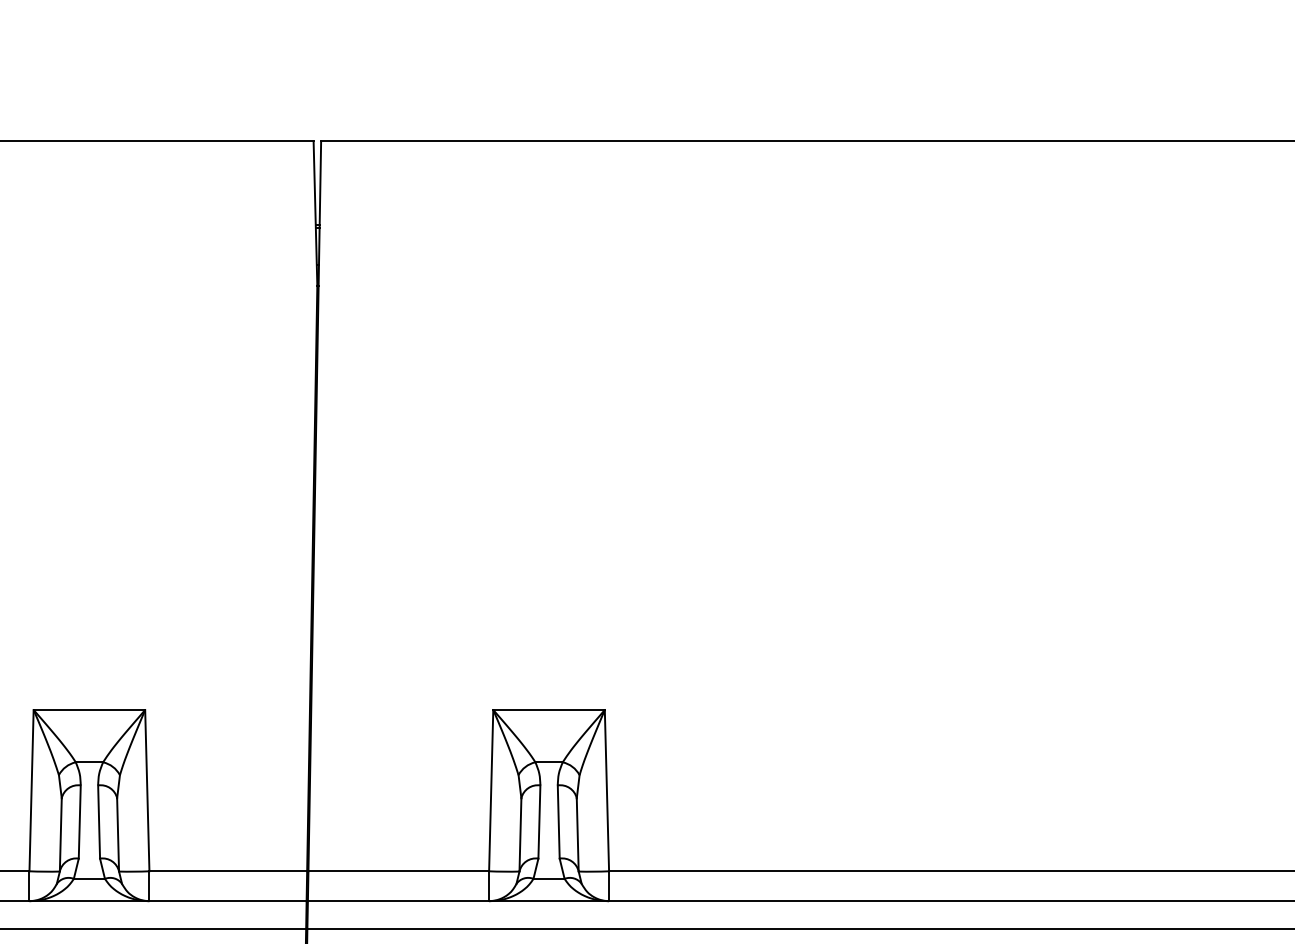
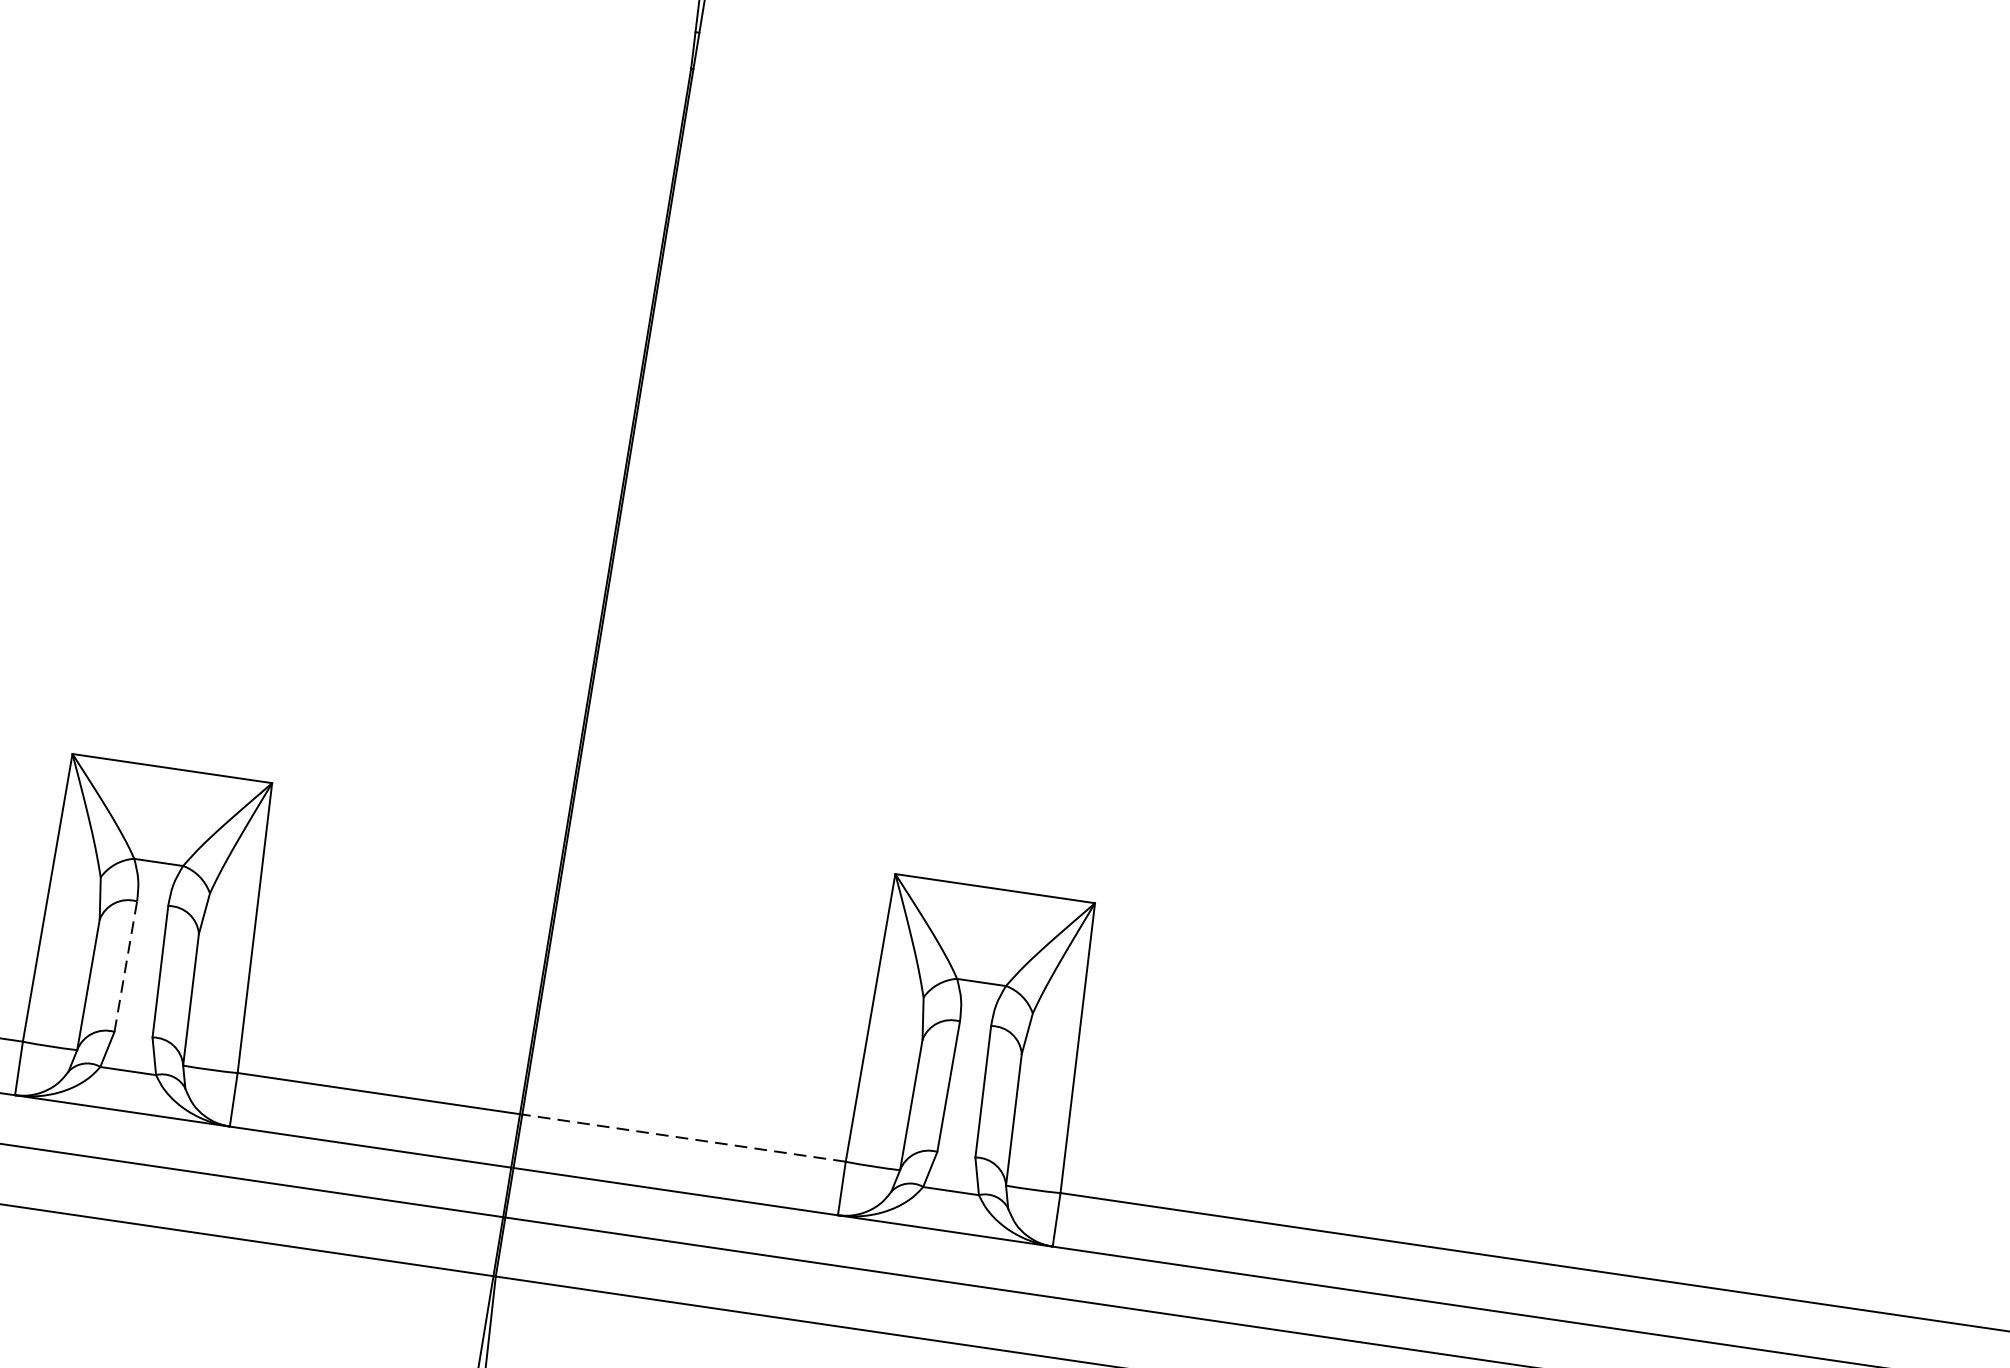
line: (79, 822) -> (125, 967), solid -> dashed
line: (398, 871) -> (683, 1138), solid -> dashed

